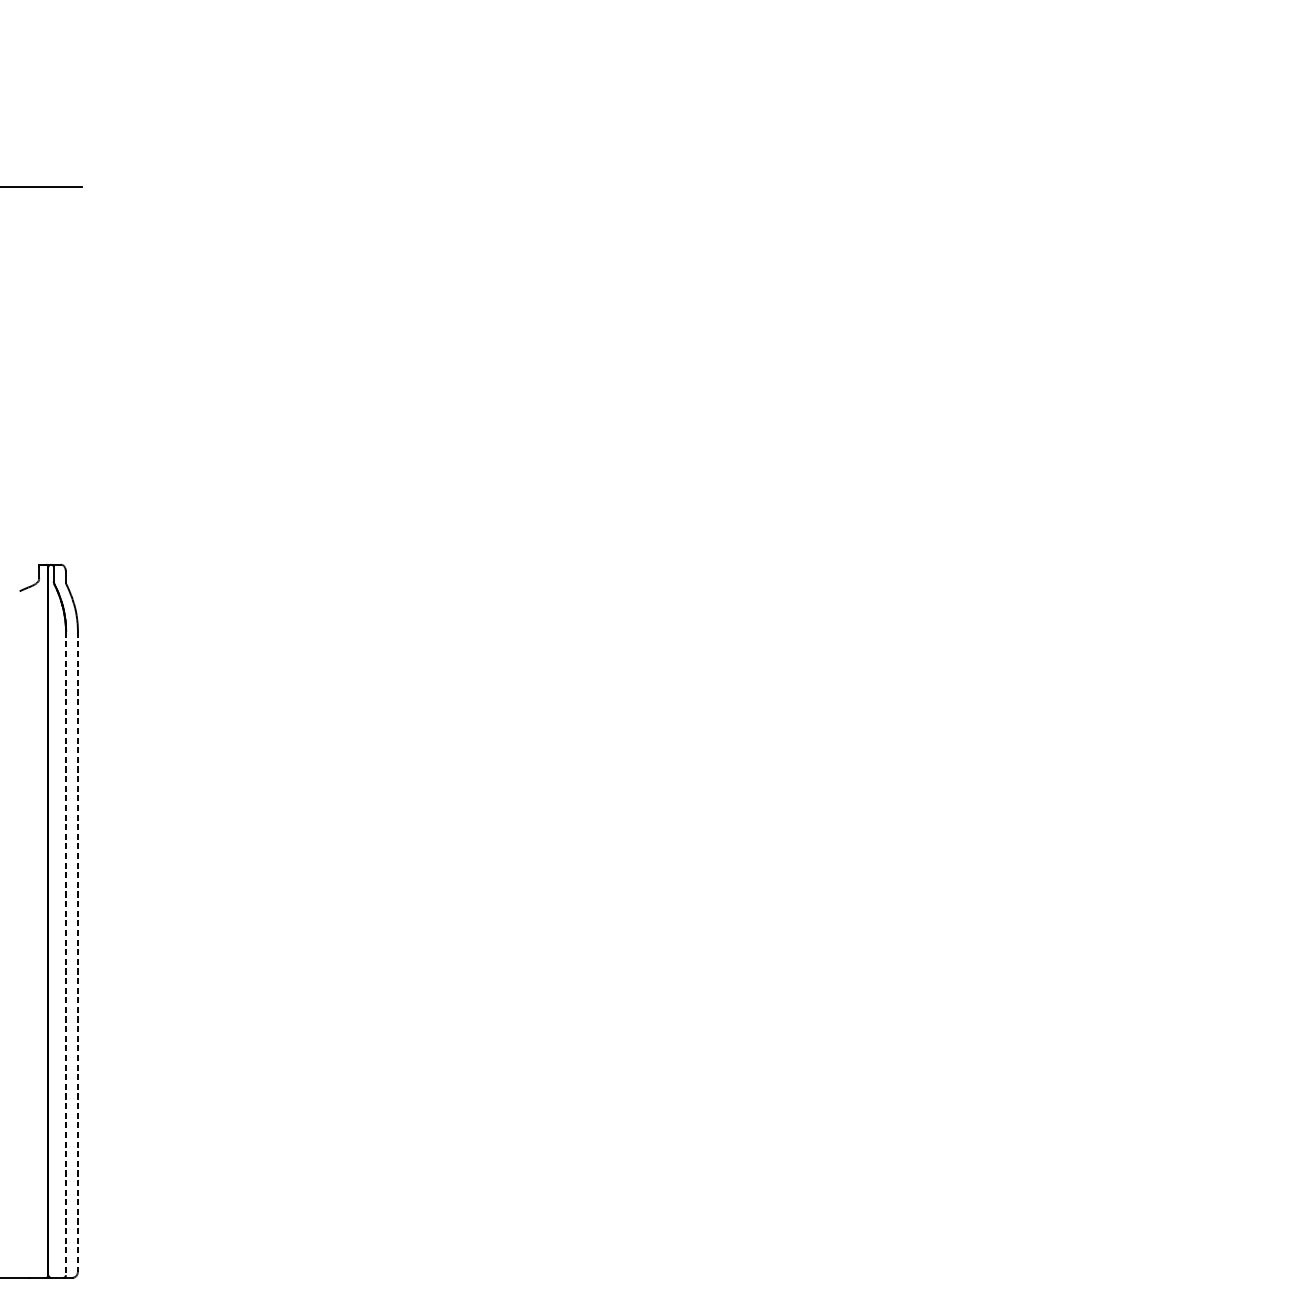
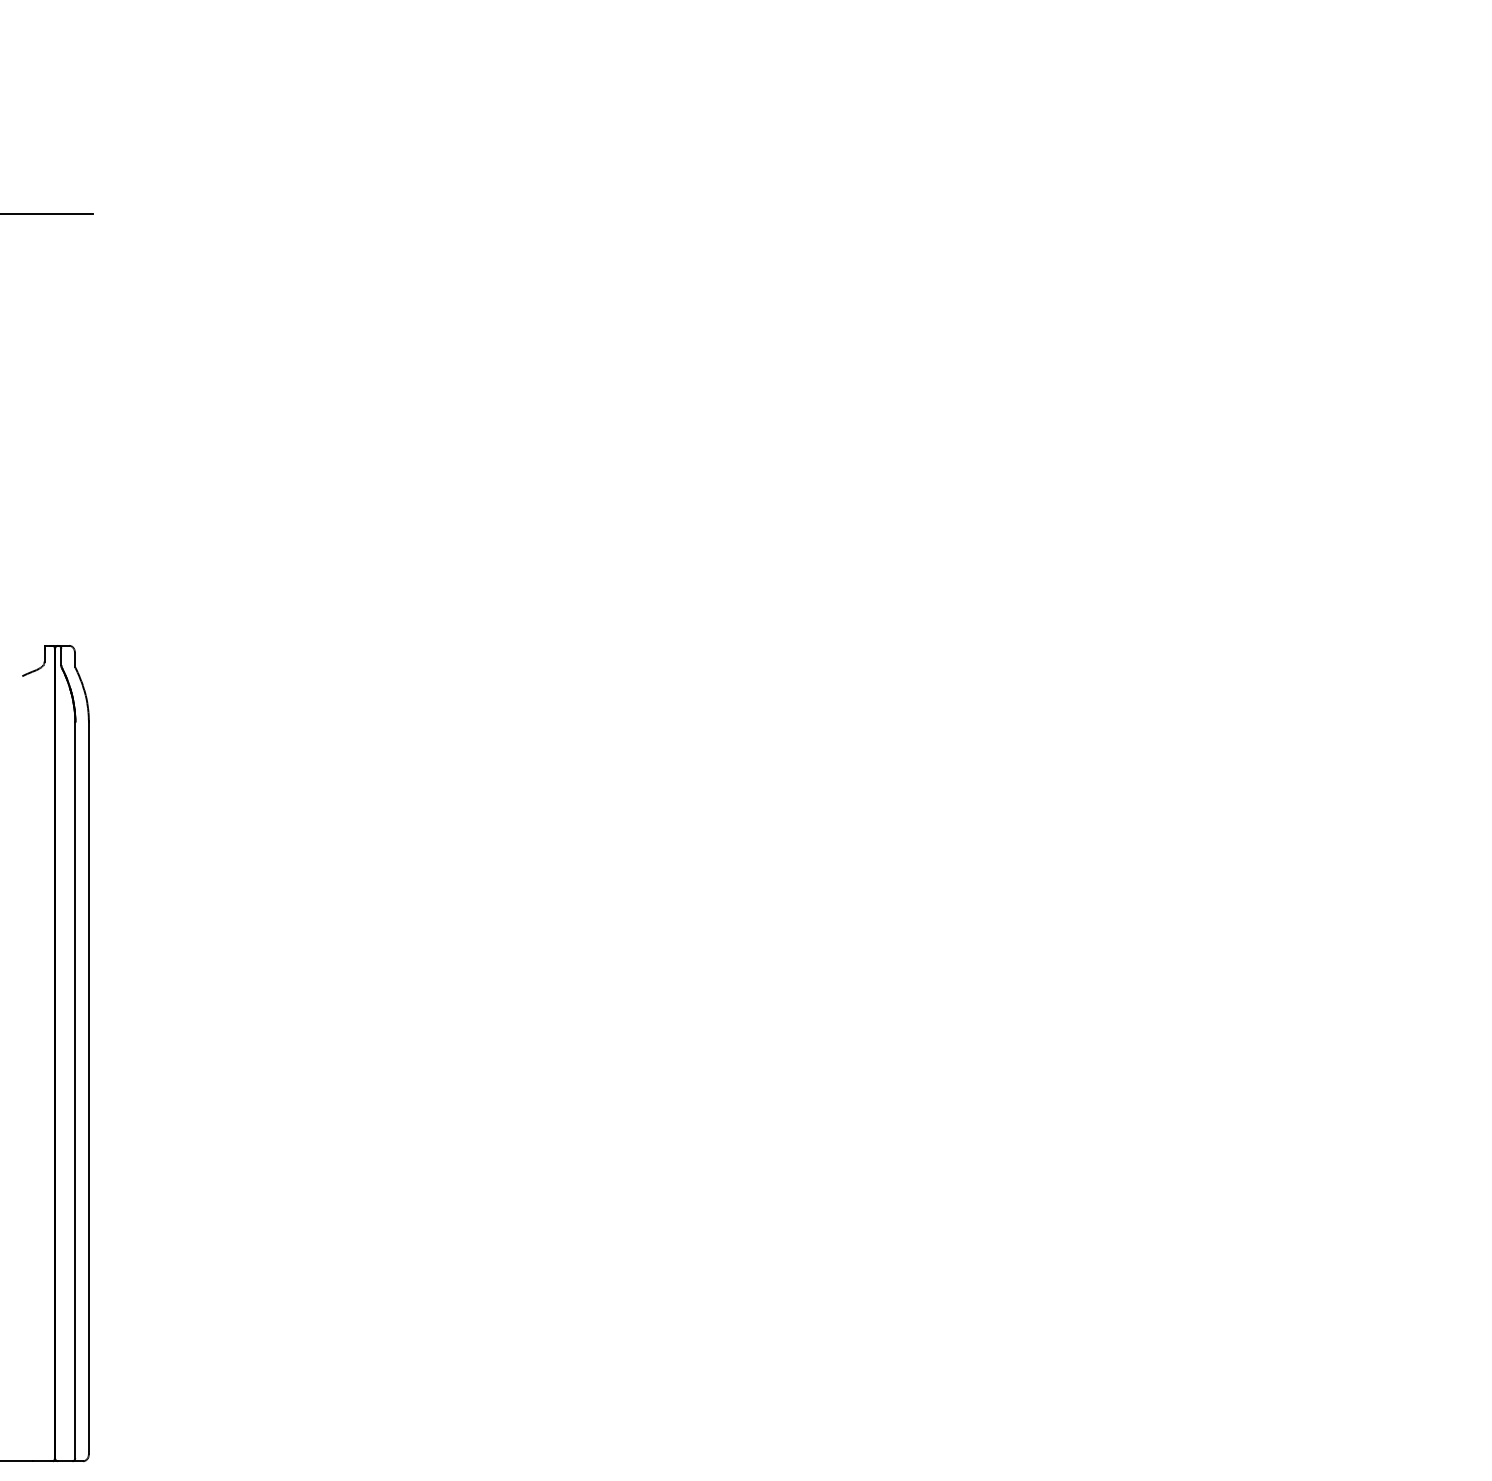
line: (77, 951) -> (88, 1088), dashed -> solid
line: (66, 953) -> (75, 1090), dashed -> solid

